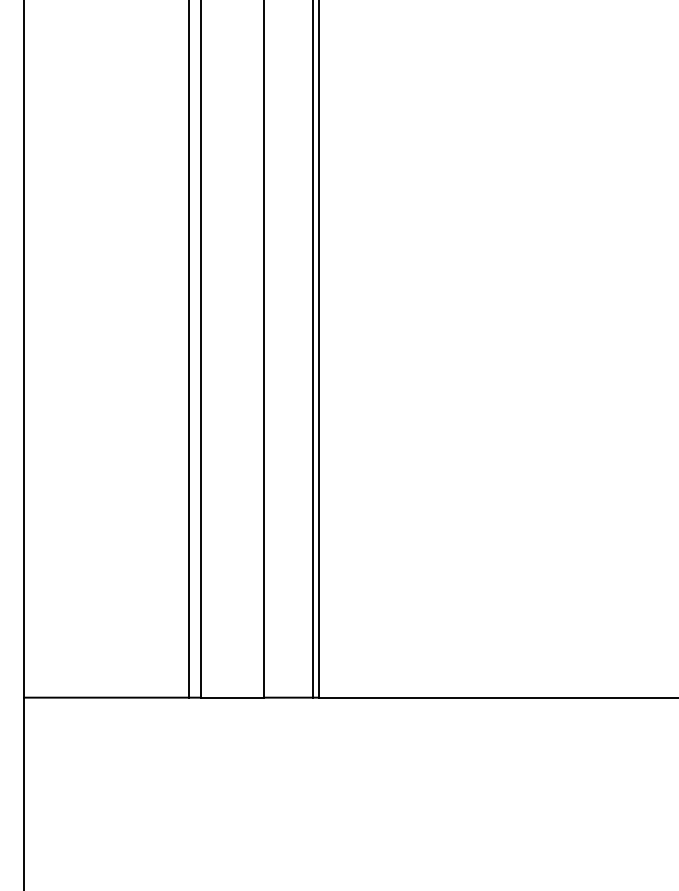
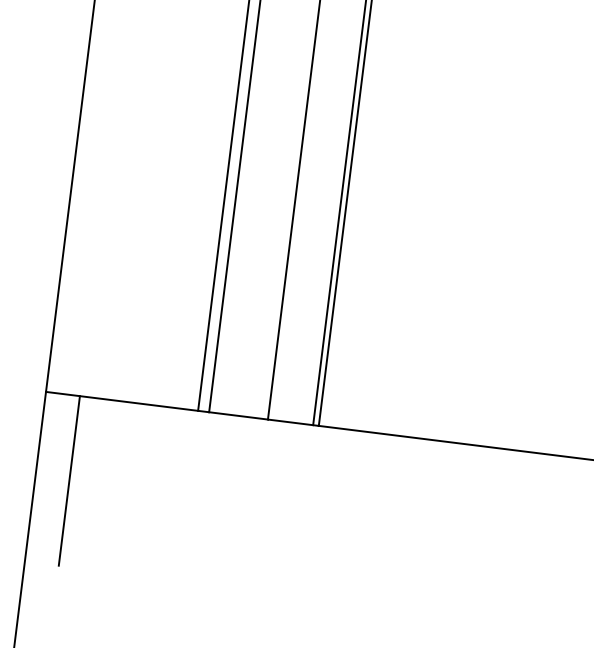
line: (60, 788) -> (69, 480), added

